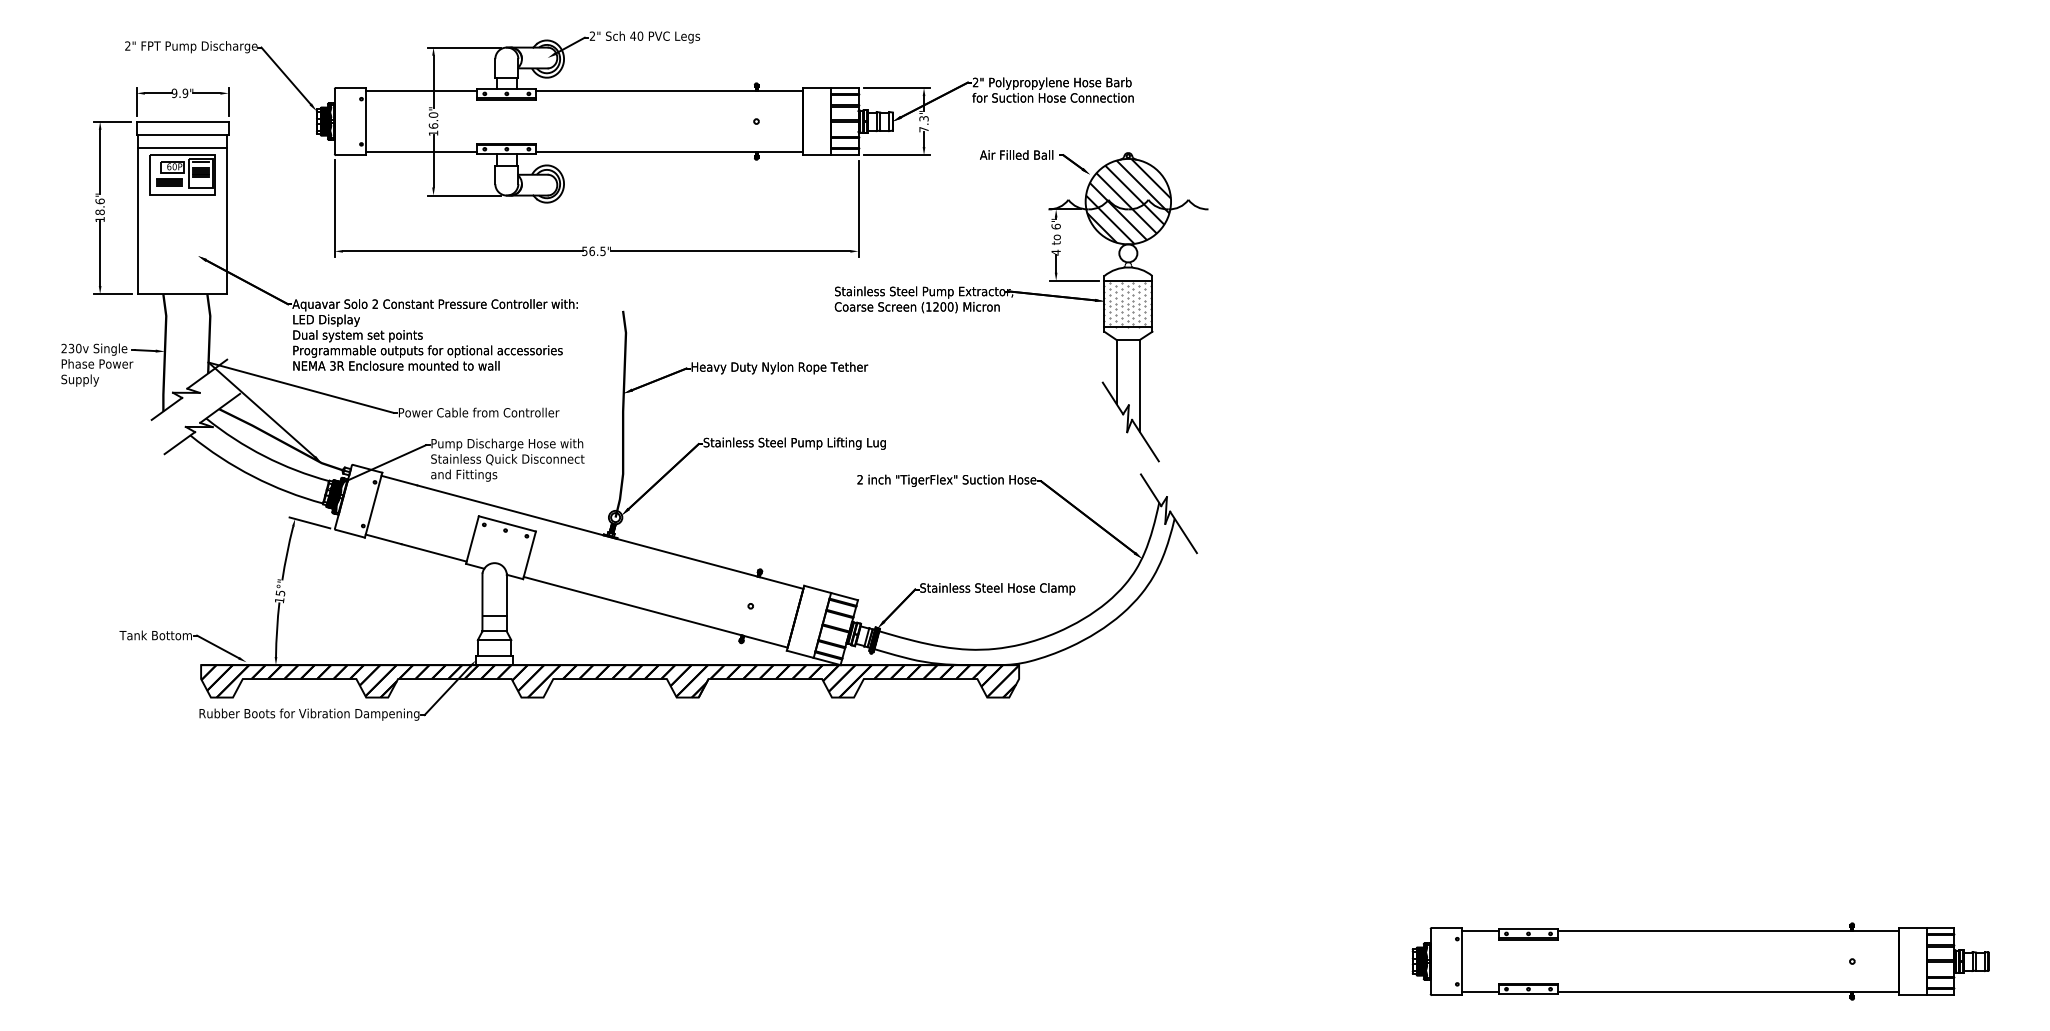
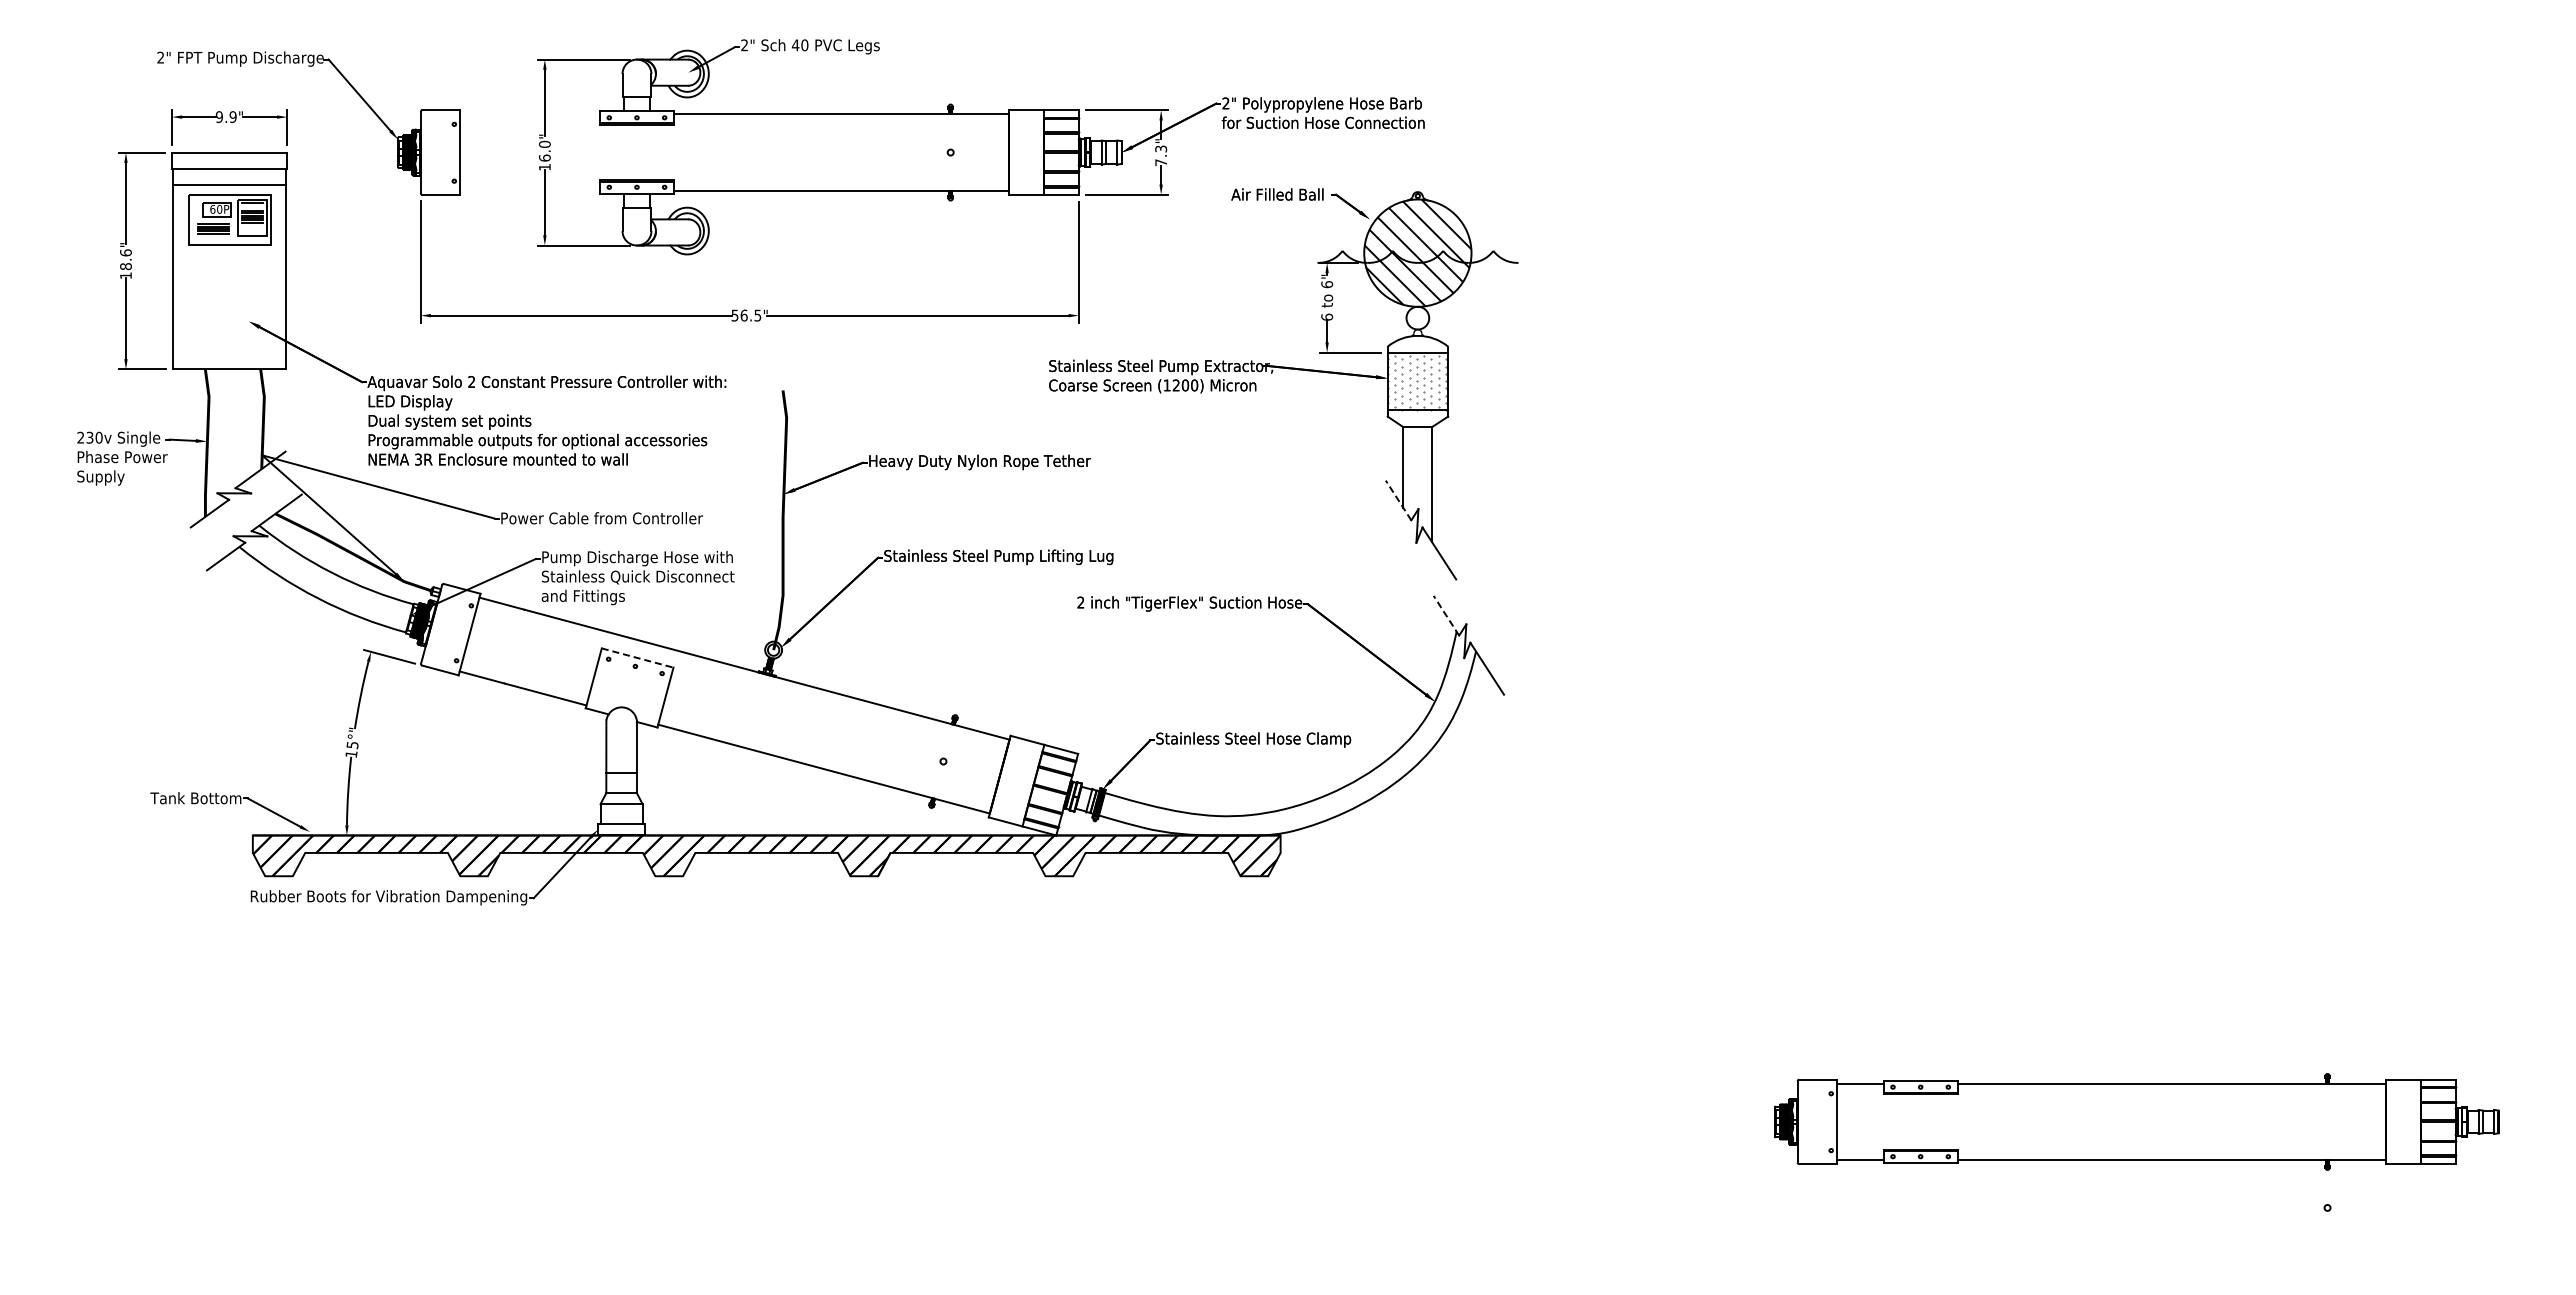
line: (421, 91) -> (529, 114), removed
line: (421, 151) -> (529, 190), removed
text: (1056, 252) -> (1327, 317), 4 -> 6
line: (1112, 398) -> (1398, 500), solid -> dashed
line: (1151, 490) -> (1446, 615), solid -> dashed
line: (508, 524) -> (638, 658), solid -> dashed
part: (1700, 961) -> (2136, 1121), moved

